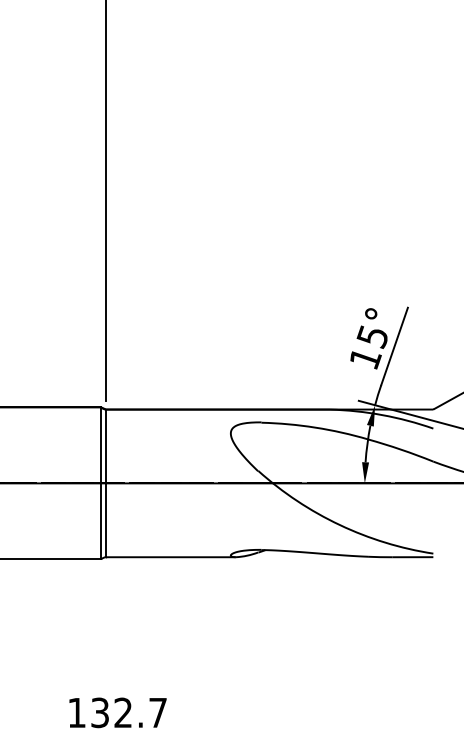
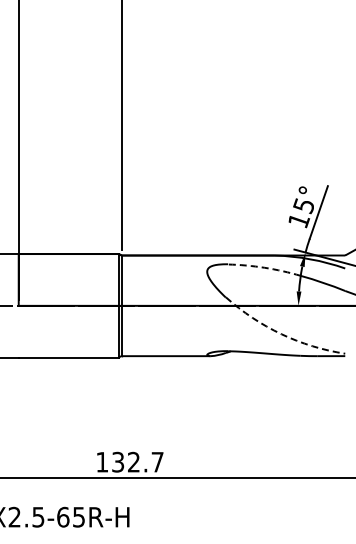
arc: (314, 427) -> (264, 267), solid -> dashed
arc: (339, 525) -> (281, 334), solid -> dashed

